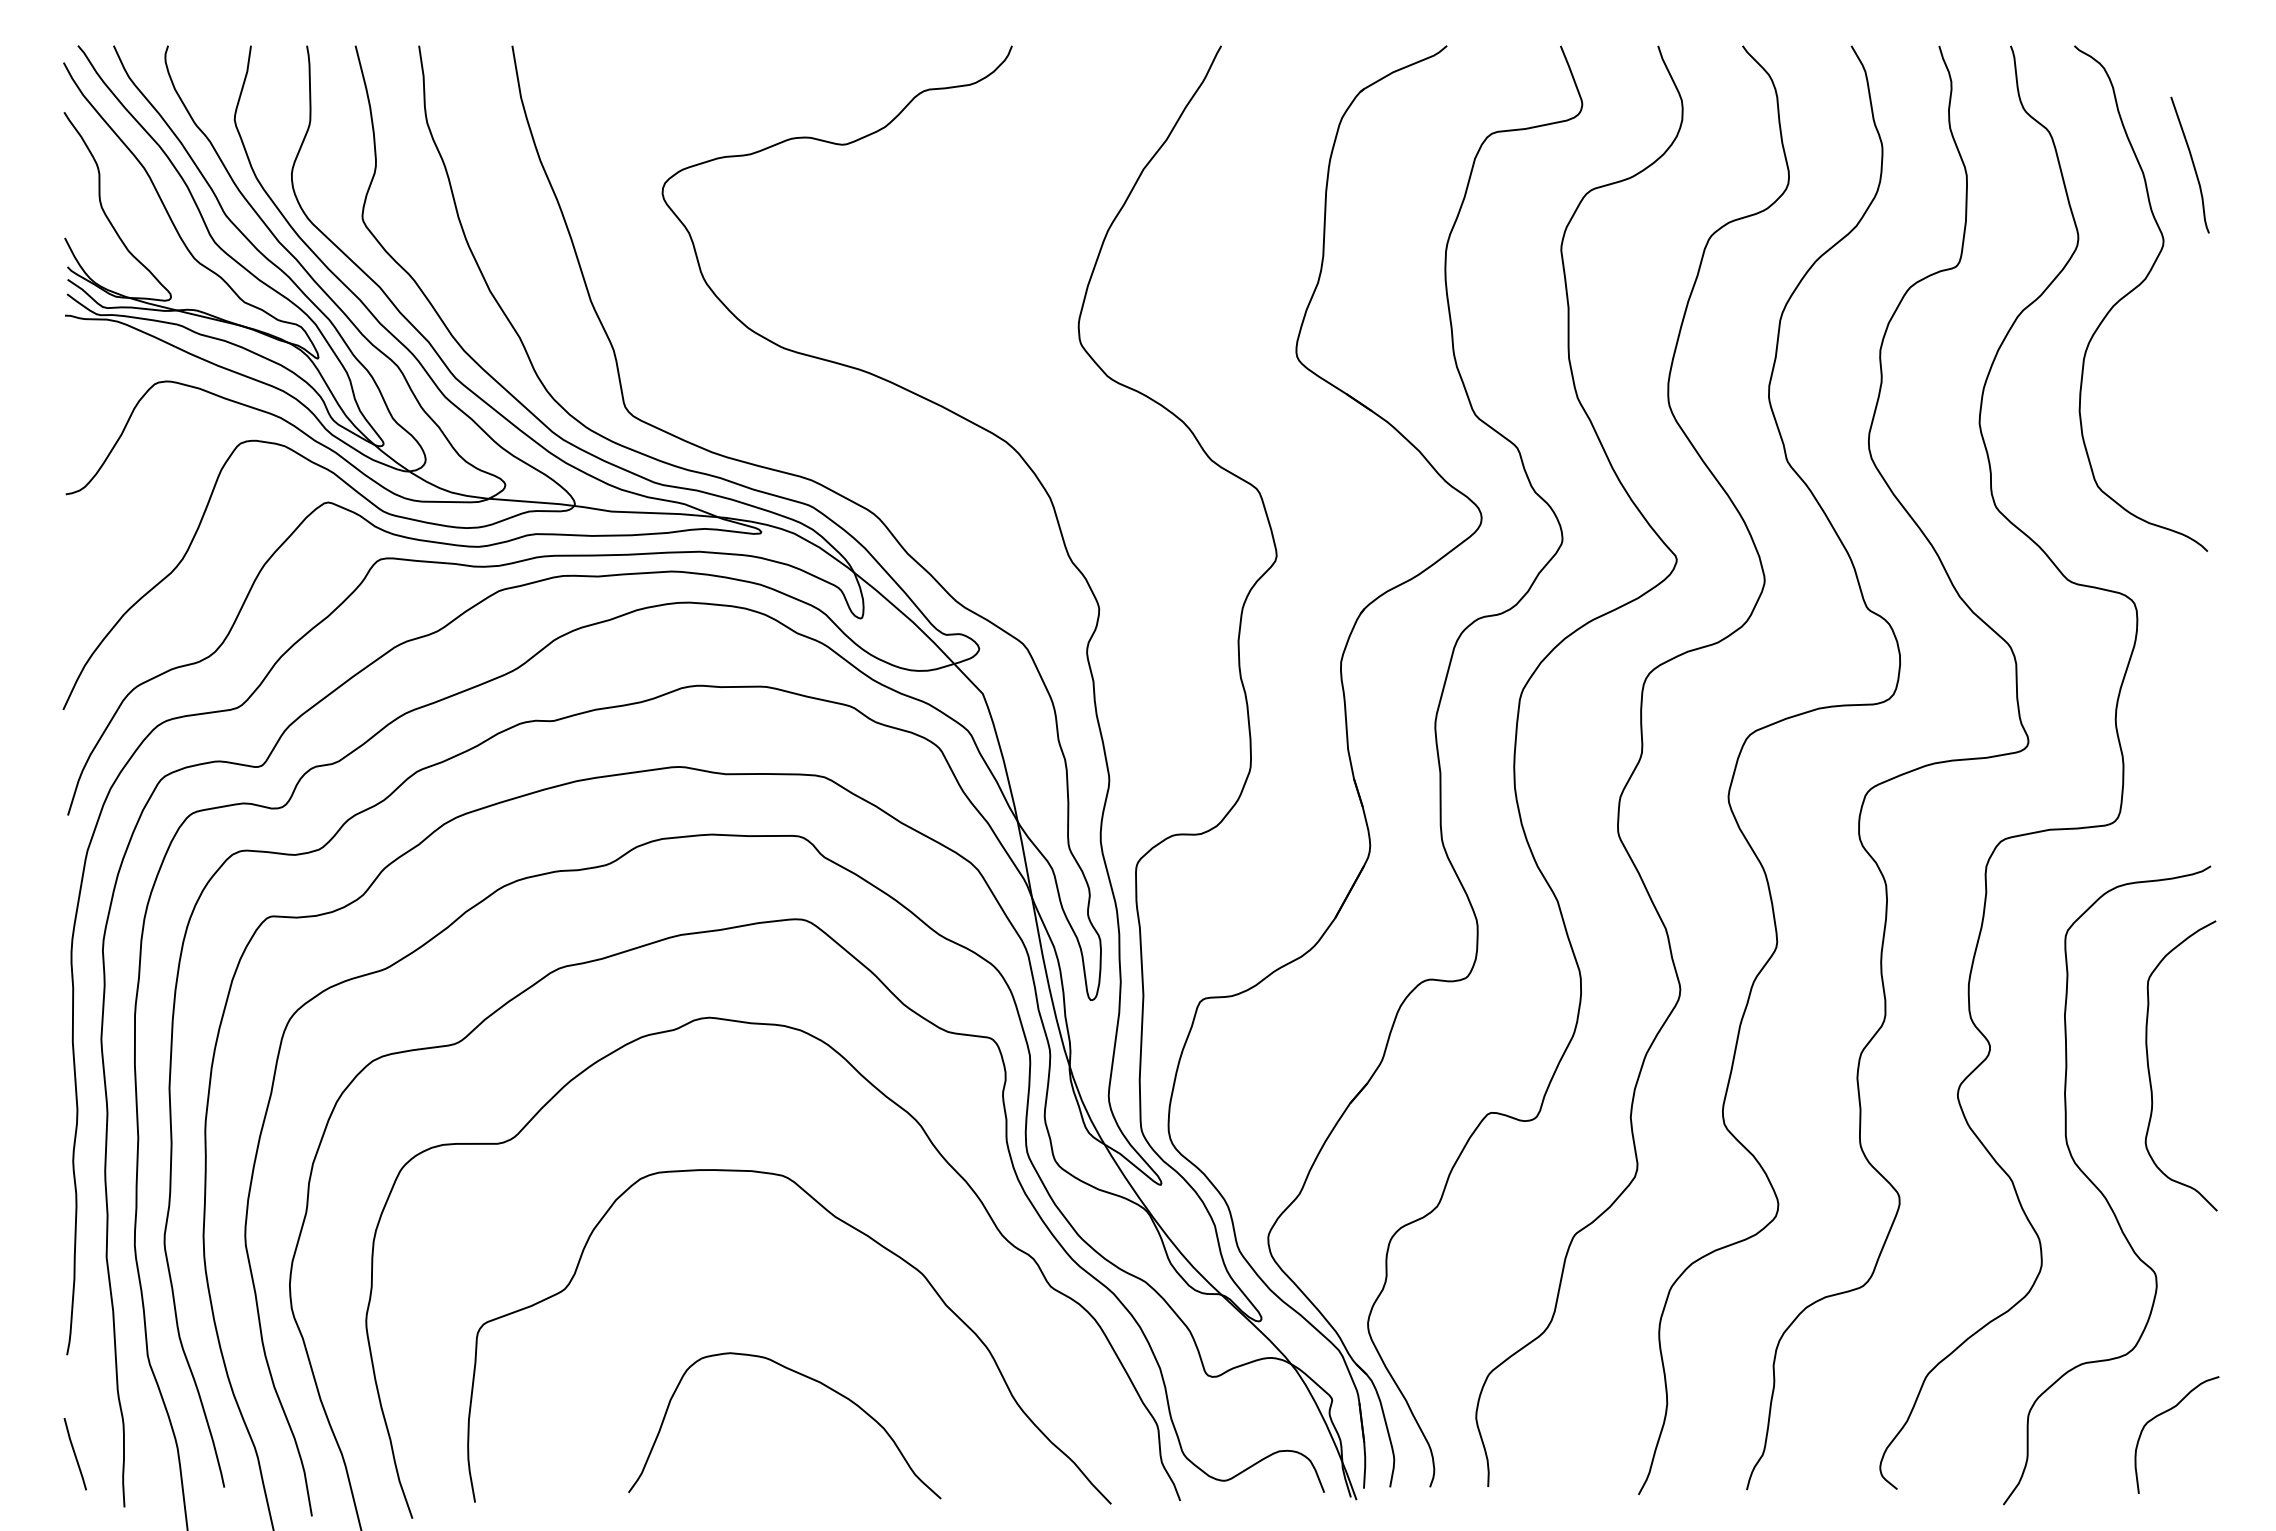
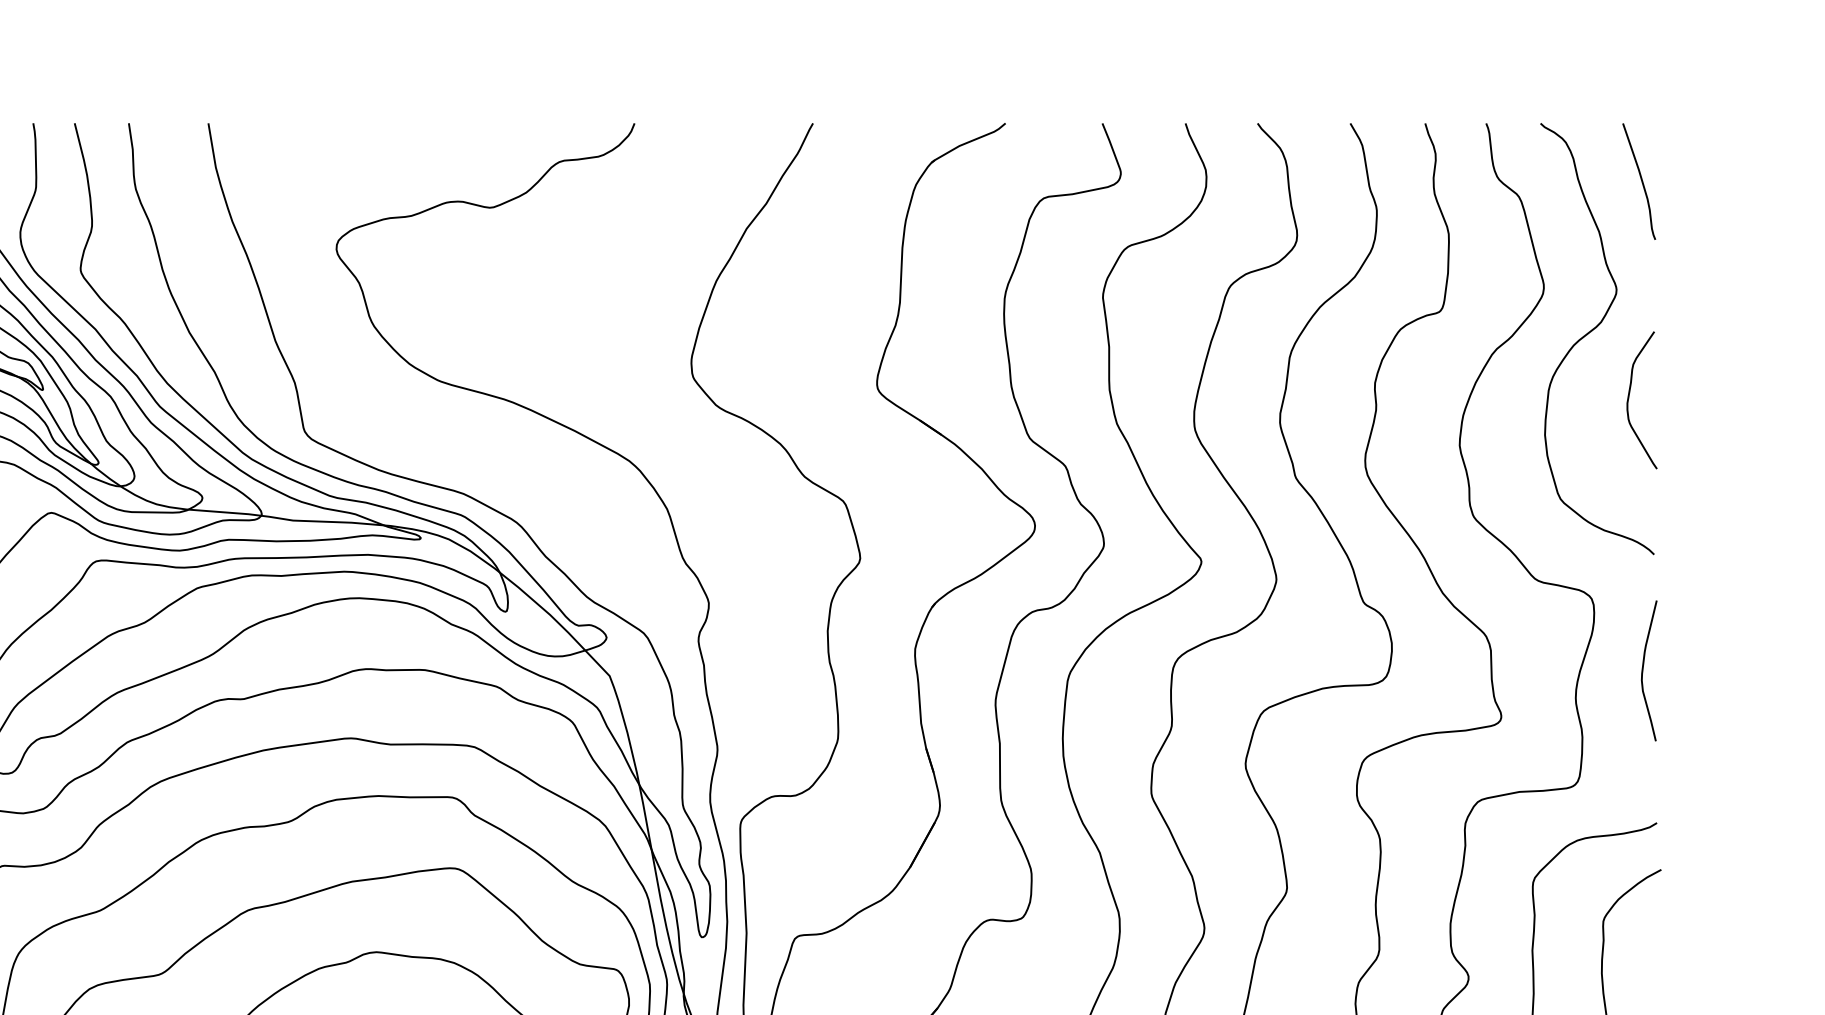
curve: (2192, 164) -> (1641, 181), moved
curve: (2178, 368) -> (1629, 398), added
curve: (2195, 685) -> (1643, 668), added

